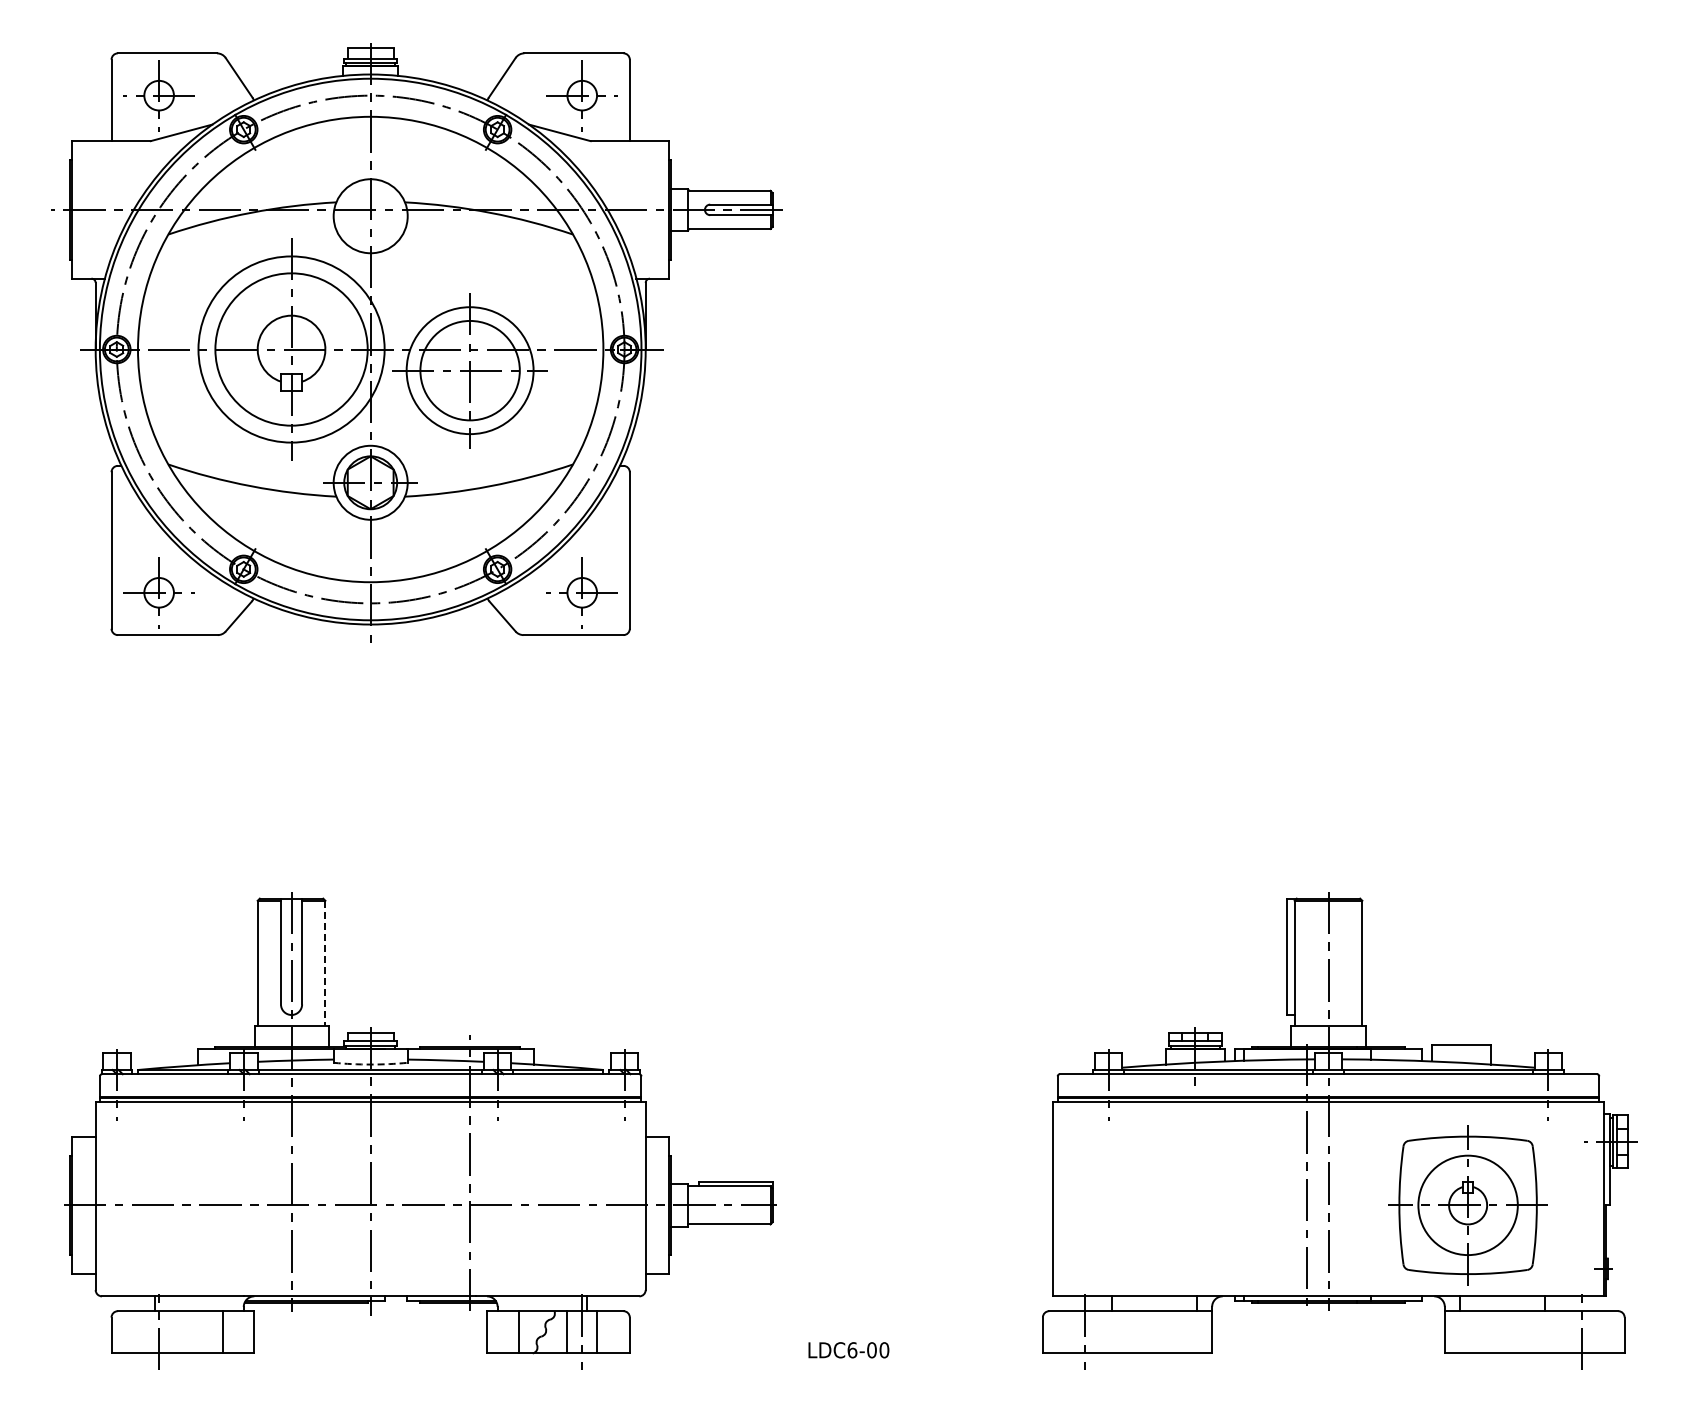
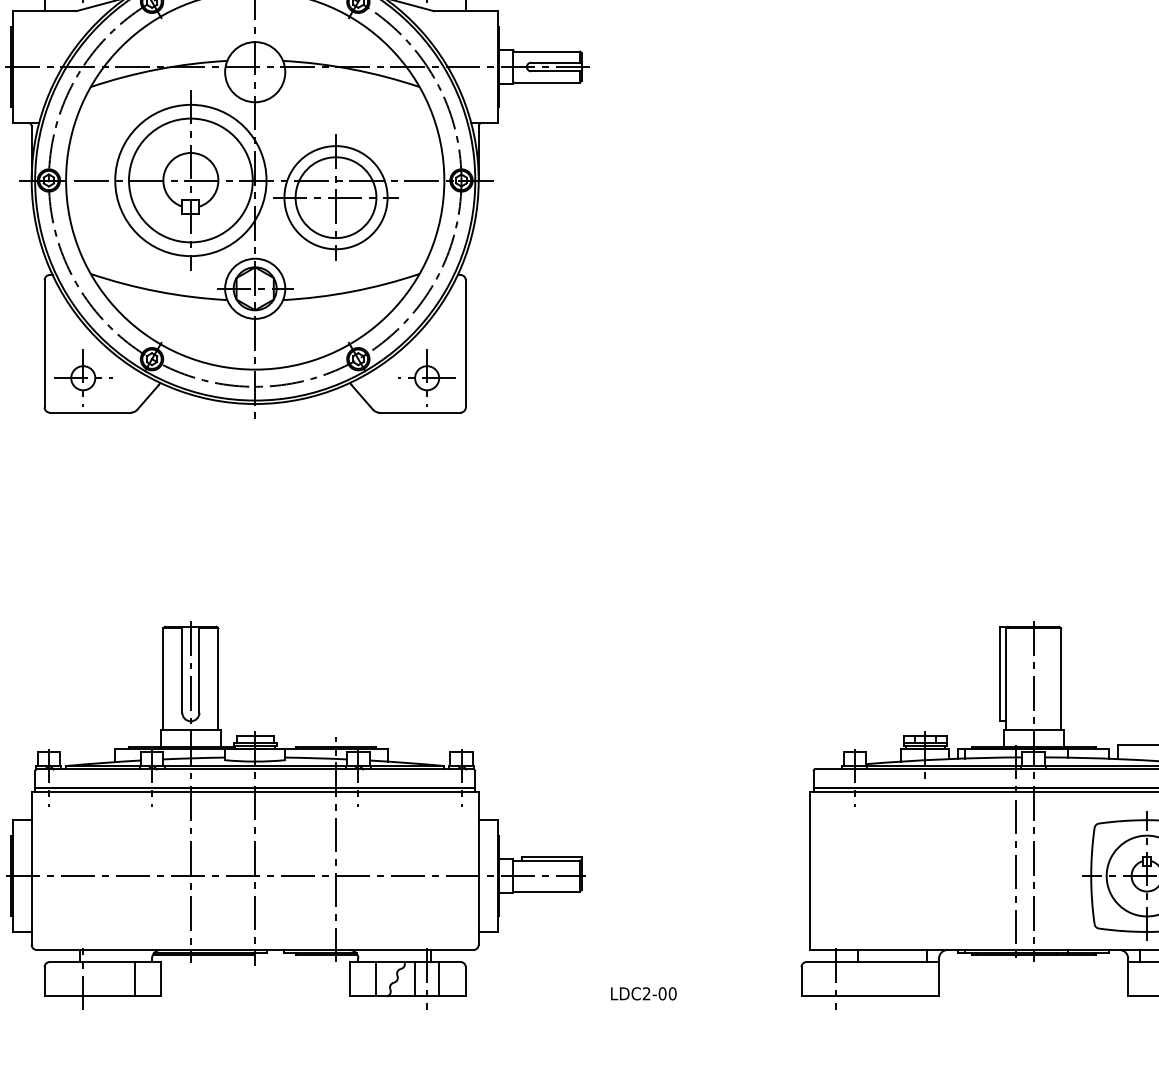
line: (325, 963) -> (218, 679), dashed -> solid
arc: (370, 1064) -> (255, 761), dashed -> solid
text: (852, 1350) -> (646, 994), LDC6-00 -> LDC2-00

